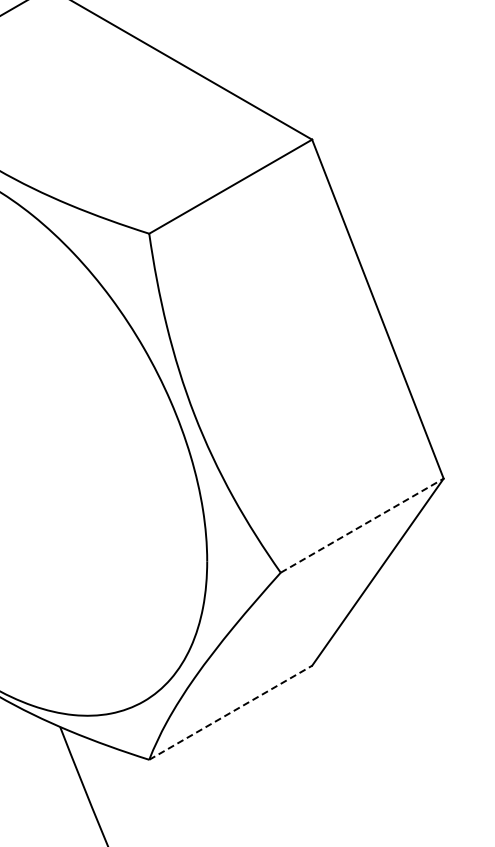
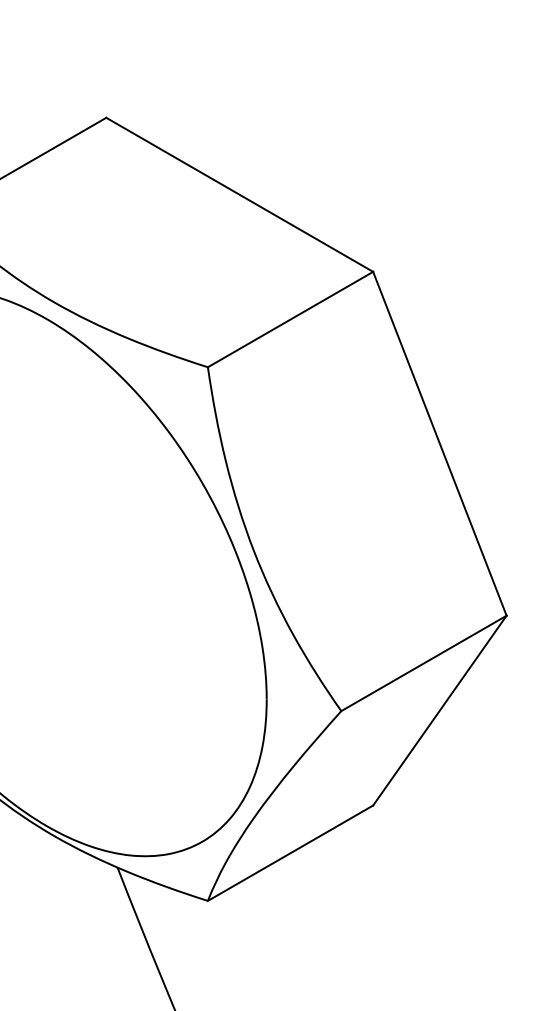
line: (362, 525) -> (424, 663), dashed -> solid
line: (230, 712) -> (290, 852), dashed -> solid

